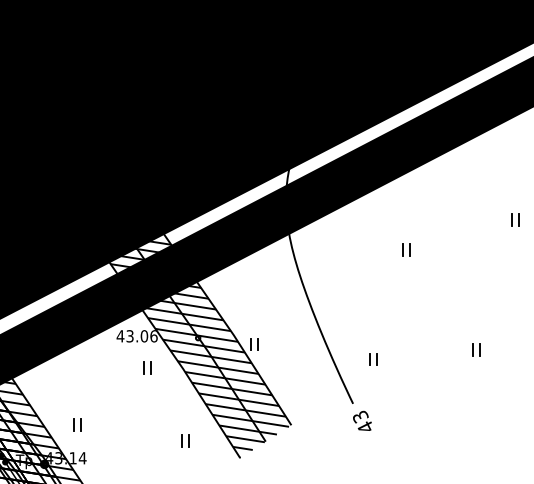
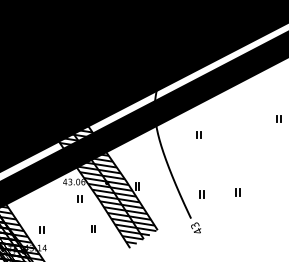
part: (405, 248) -> (198, 134), moved
part: (475, 350) -> (237, 192), moved
part: (185, 440) -> (93, 228), moved

